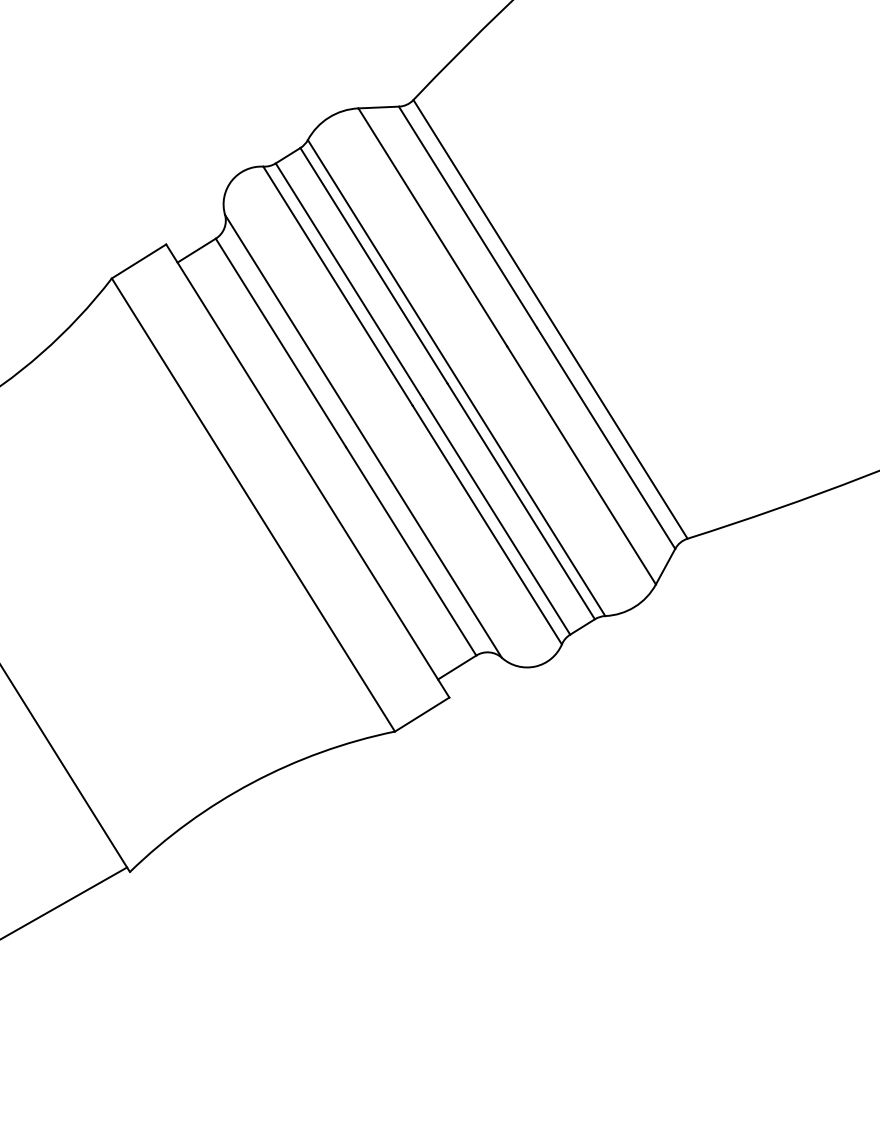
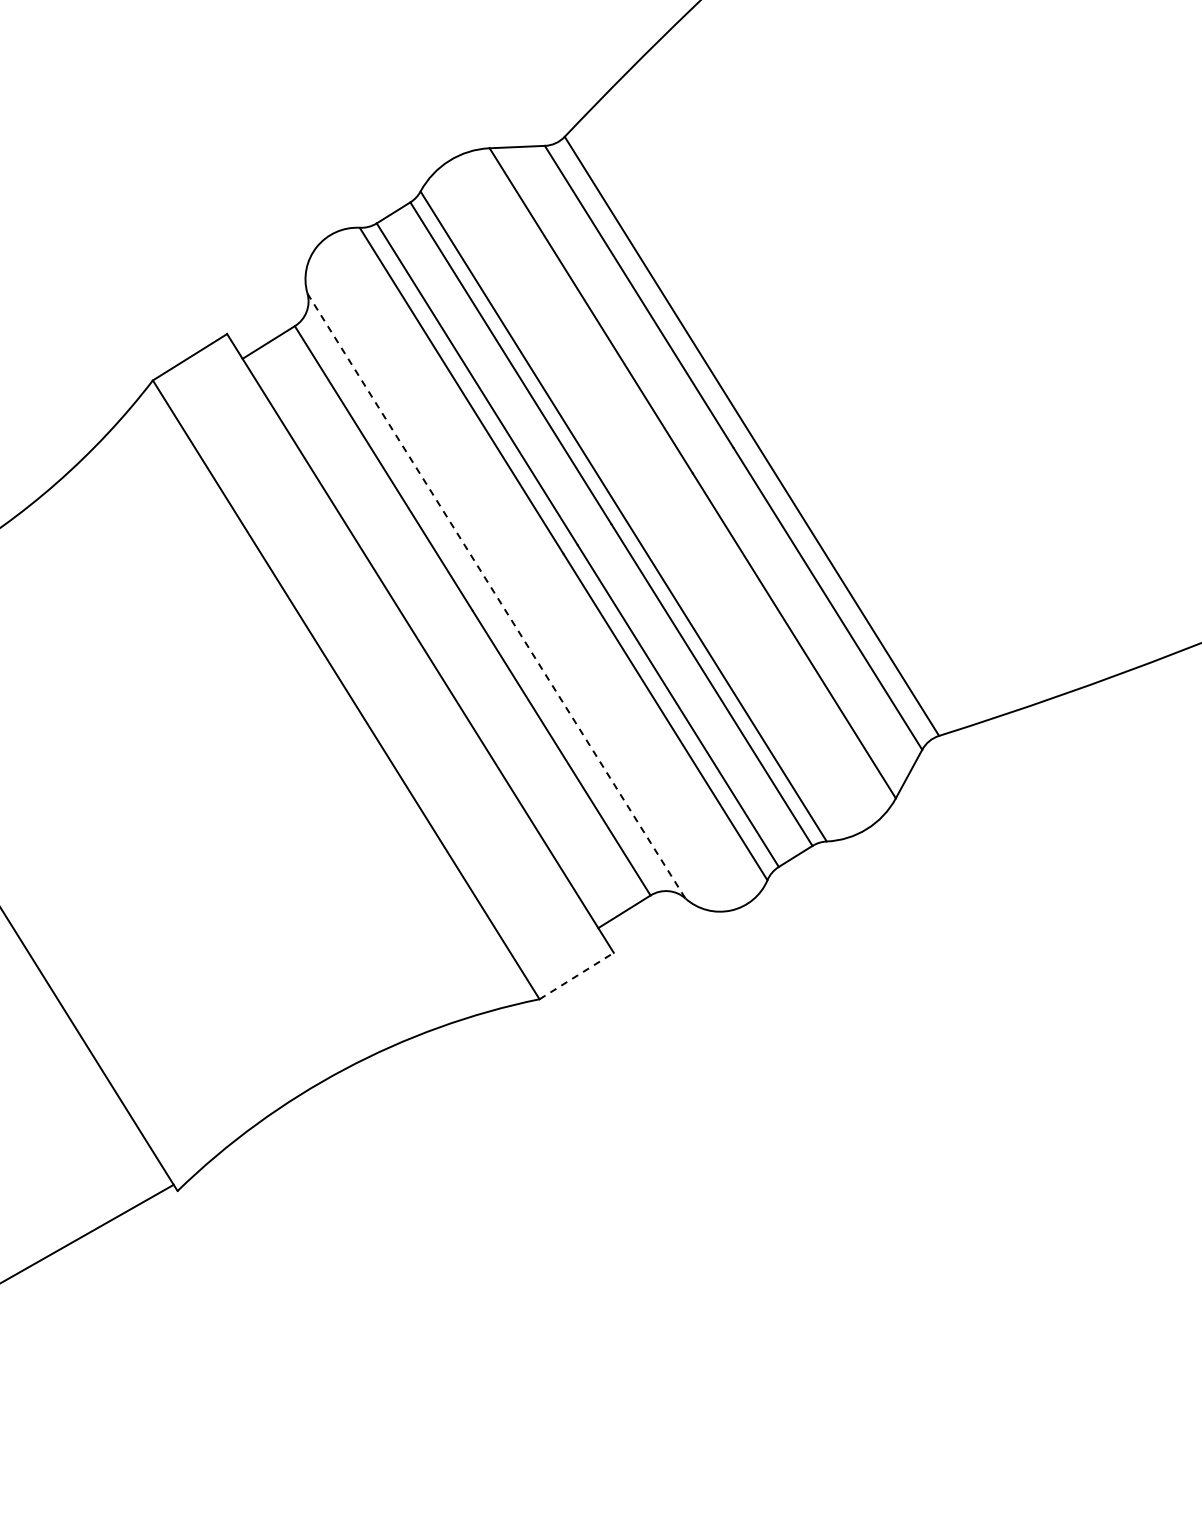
line: (363, 436) -> (496, 596), solid -> dashed
line: (422, 714) -> (576, 976), solid -> dashed

